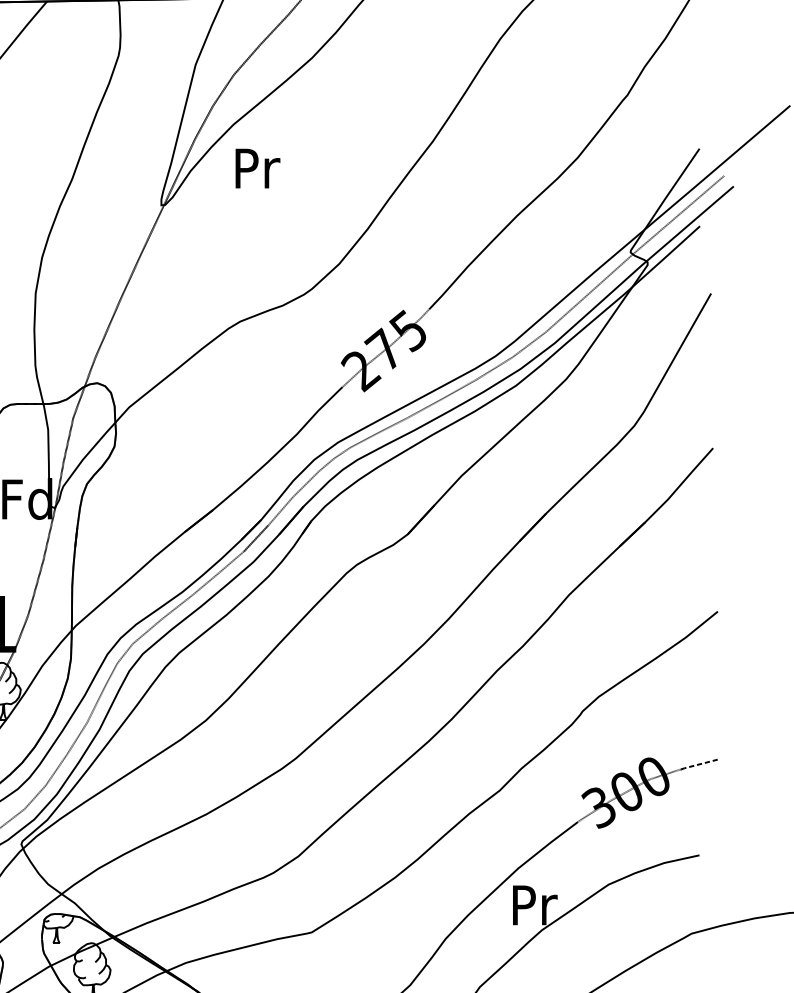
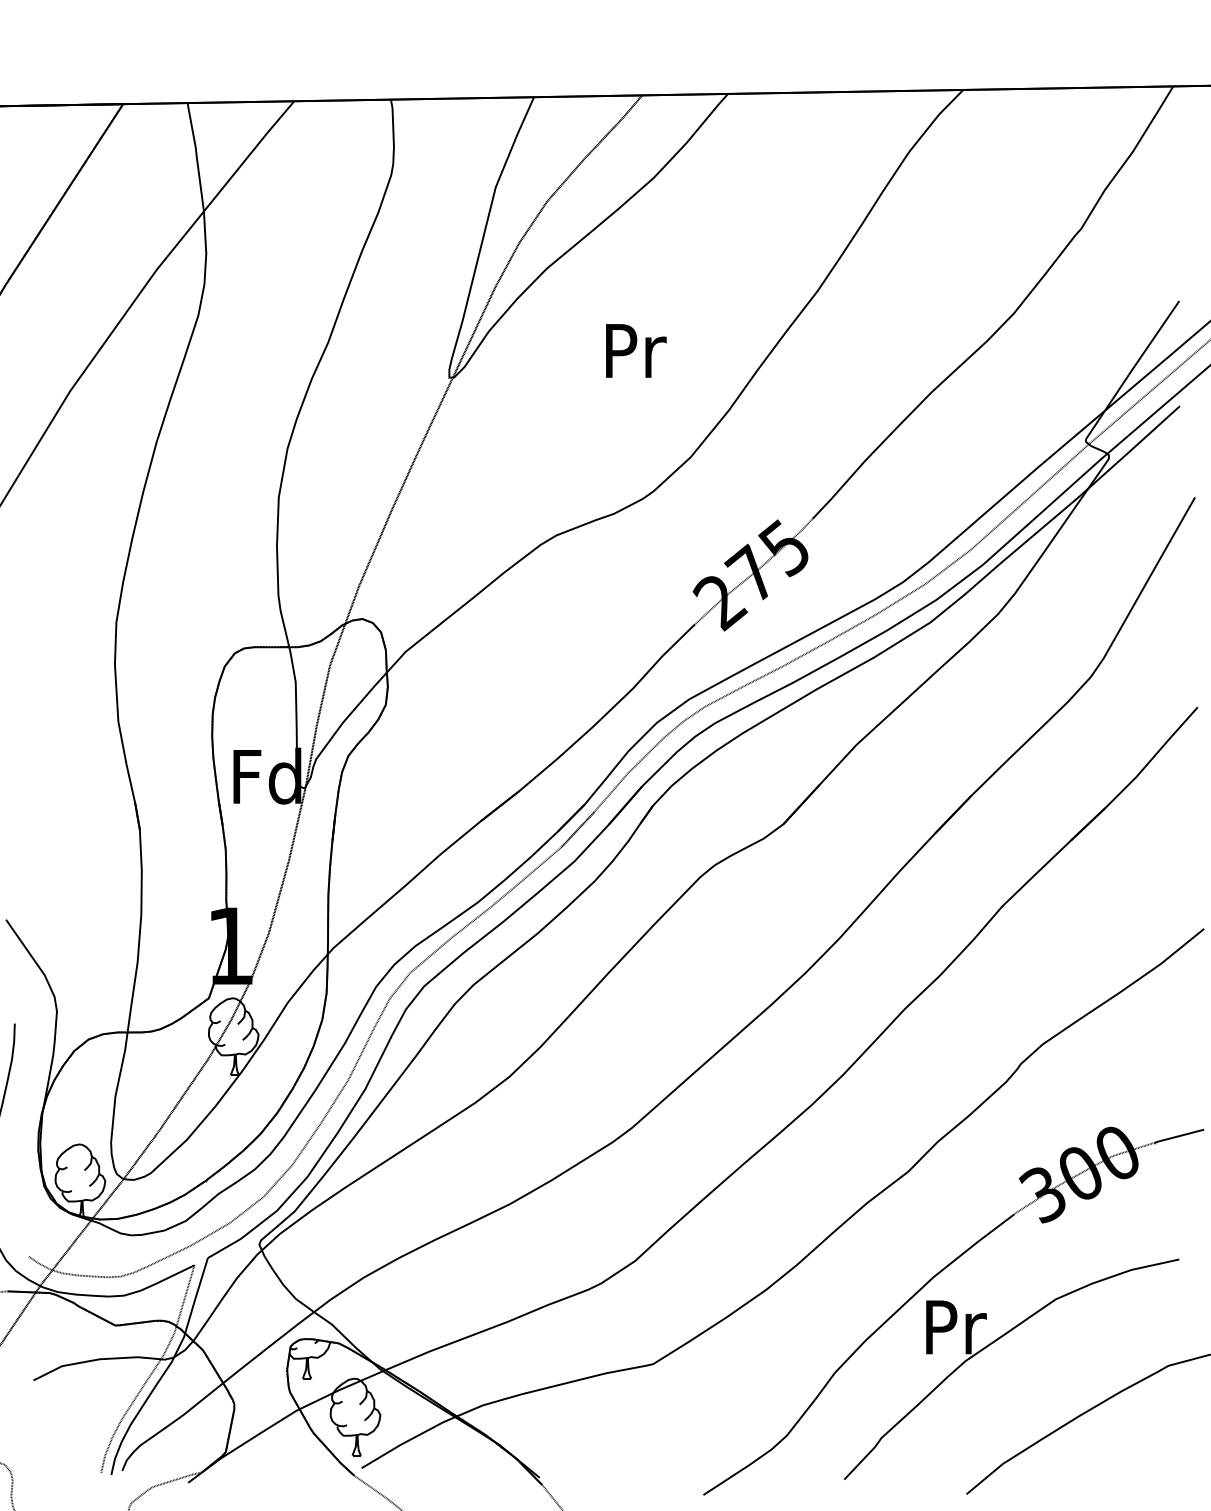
text: (258, 168) -> (636, 350), moved
line: (699, 764) -> (1179, 1136), dashed -> solid

